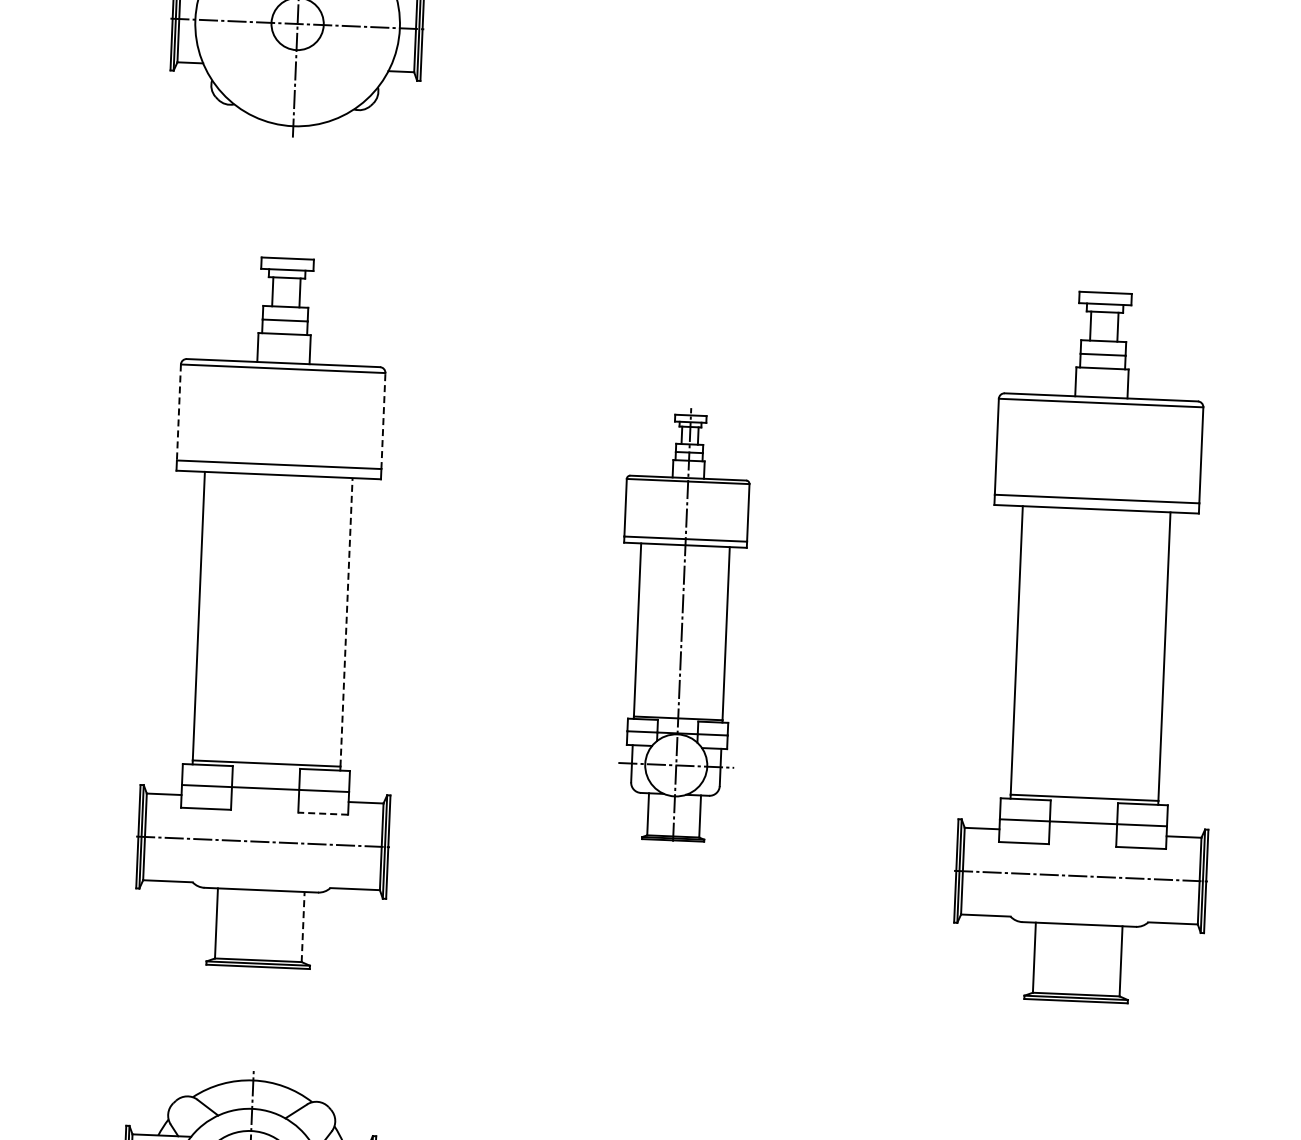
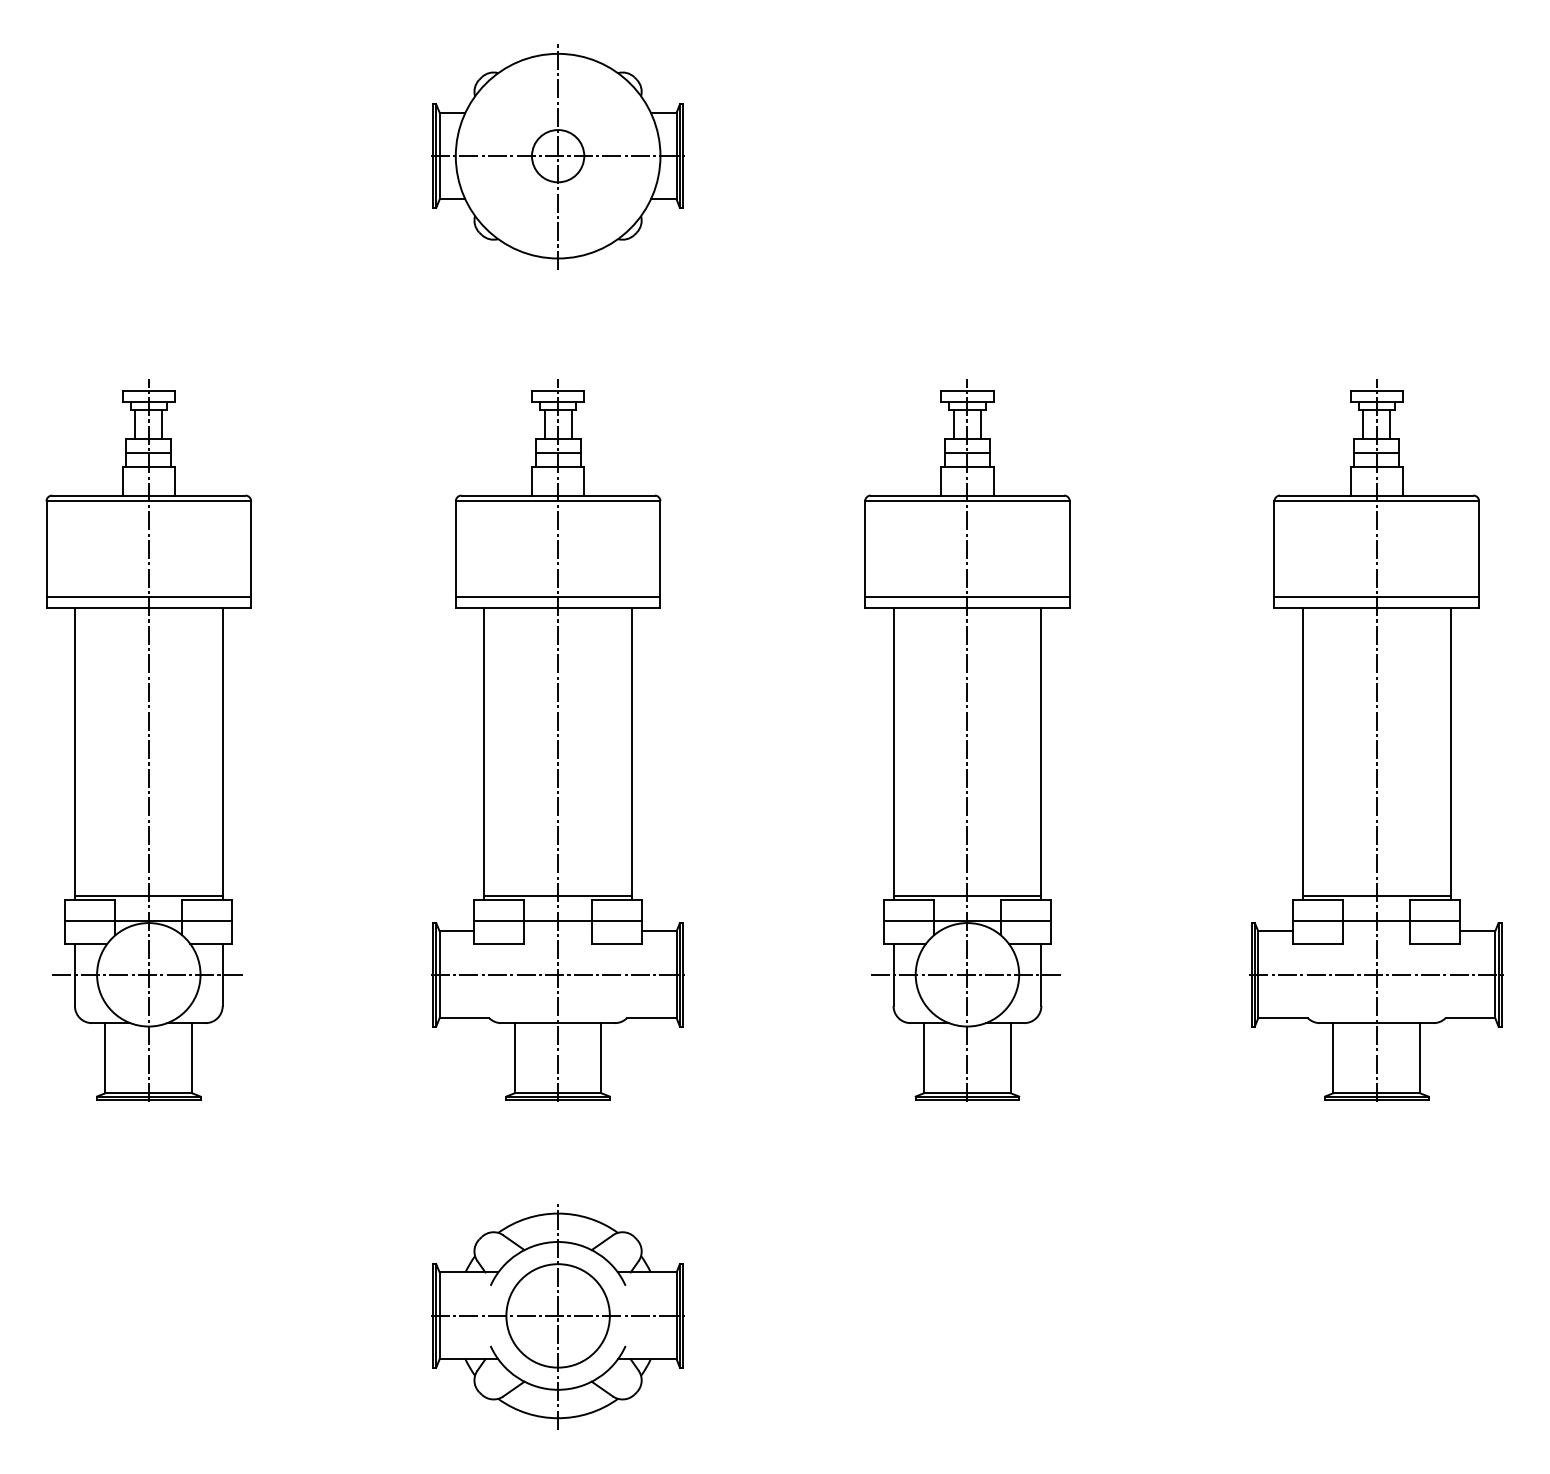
line: (178, 412) -> (455, 549), dashed -> solid
line: (383, 420) -> (660, 548), dashed -> solid
line: (273, 607) -> (558, 740), added
line: (347, 621) -> (632, 751), dashed -> solid
part: (682, 624) -> (967, 740), size x1.67
line: (1090, 642) -> (1376, 740), added
line: (322, 814) -> (616, 944), dashed -> solid
line: (303, 926) -> (601, 1057), dashed -> solid

